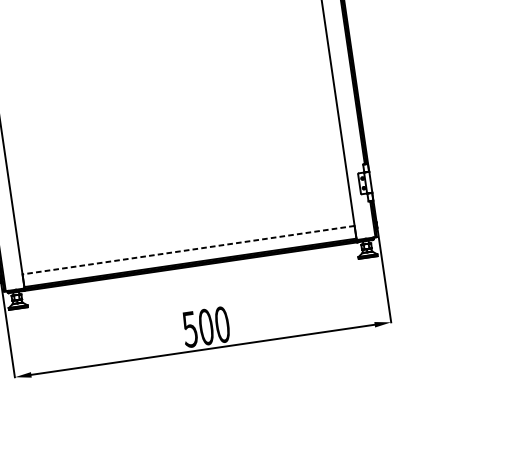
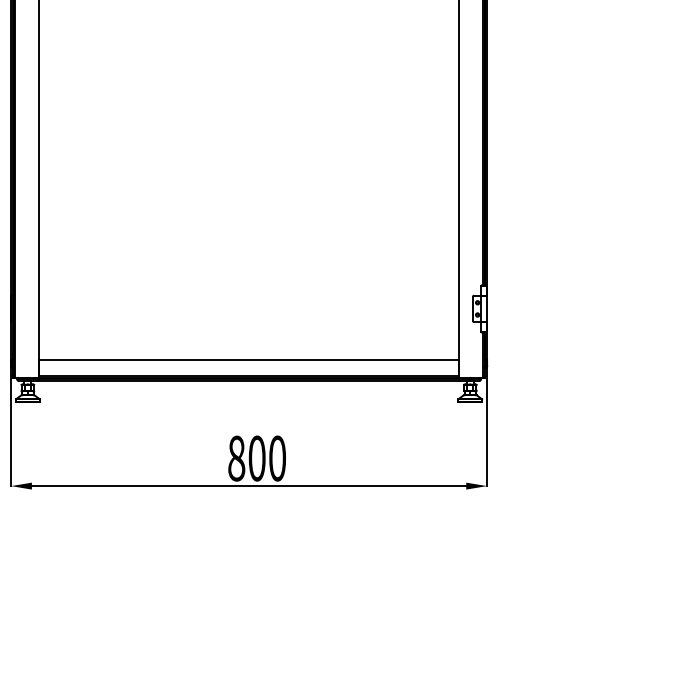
line: (188, 250) -> (248, 360), dashed -> solid
text: (189, 329) -> (236, 458), 500 -> 800

